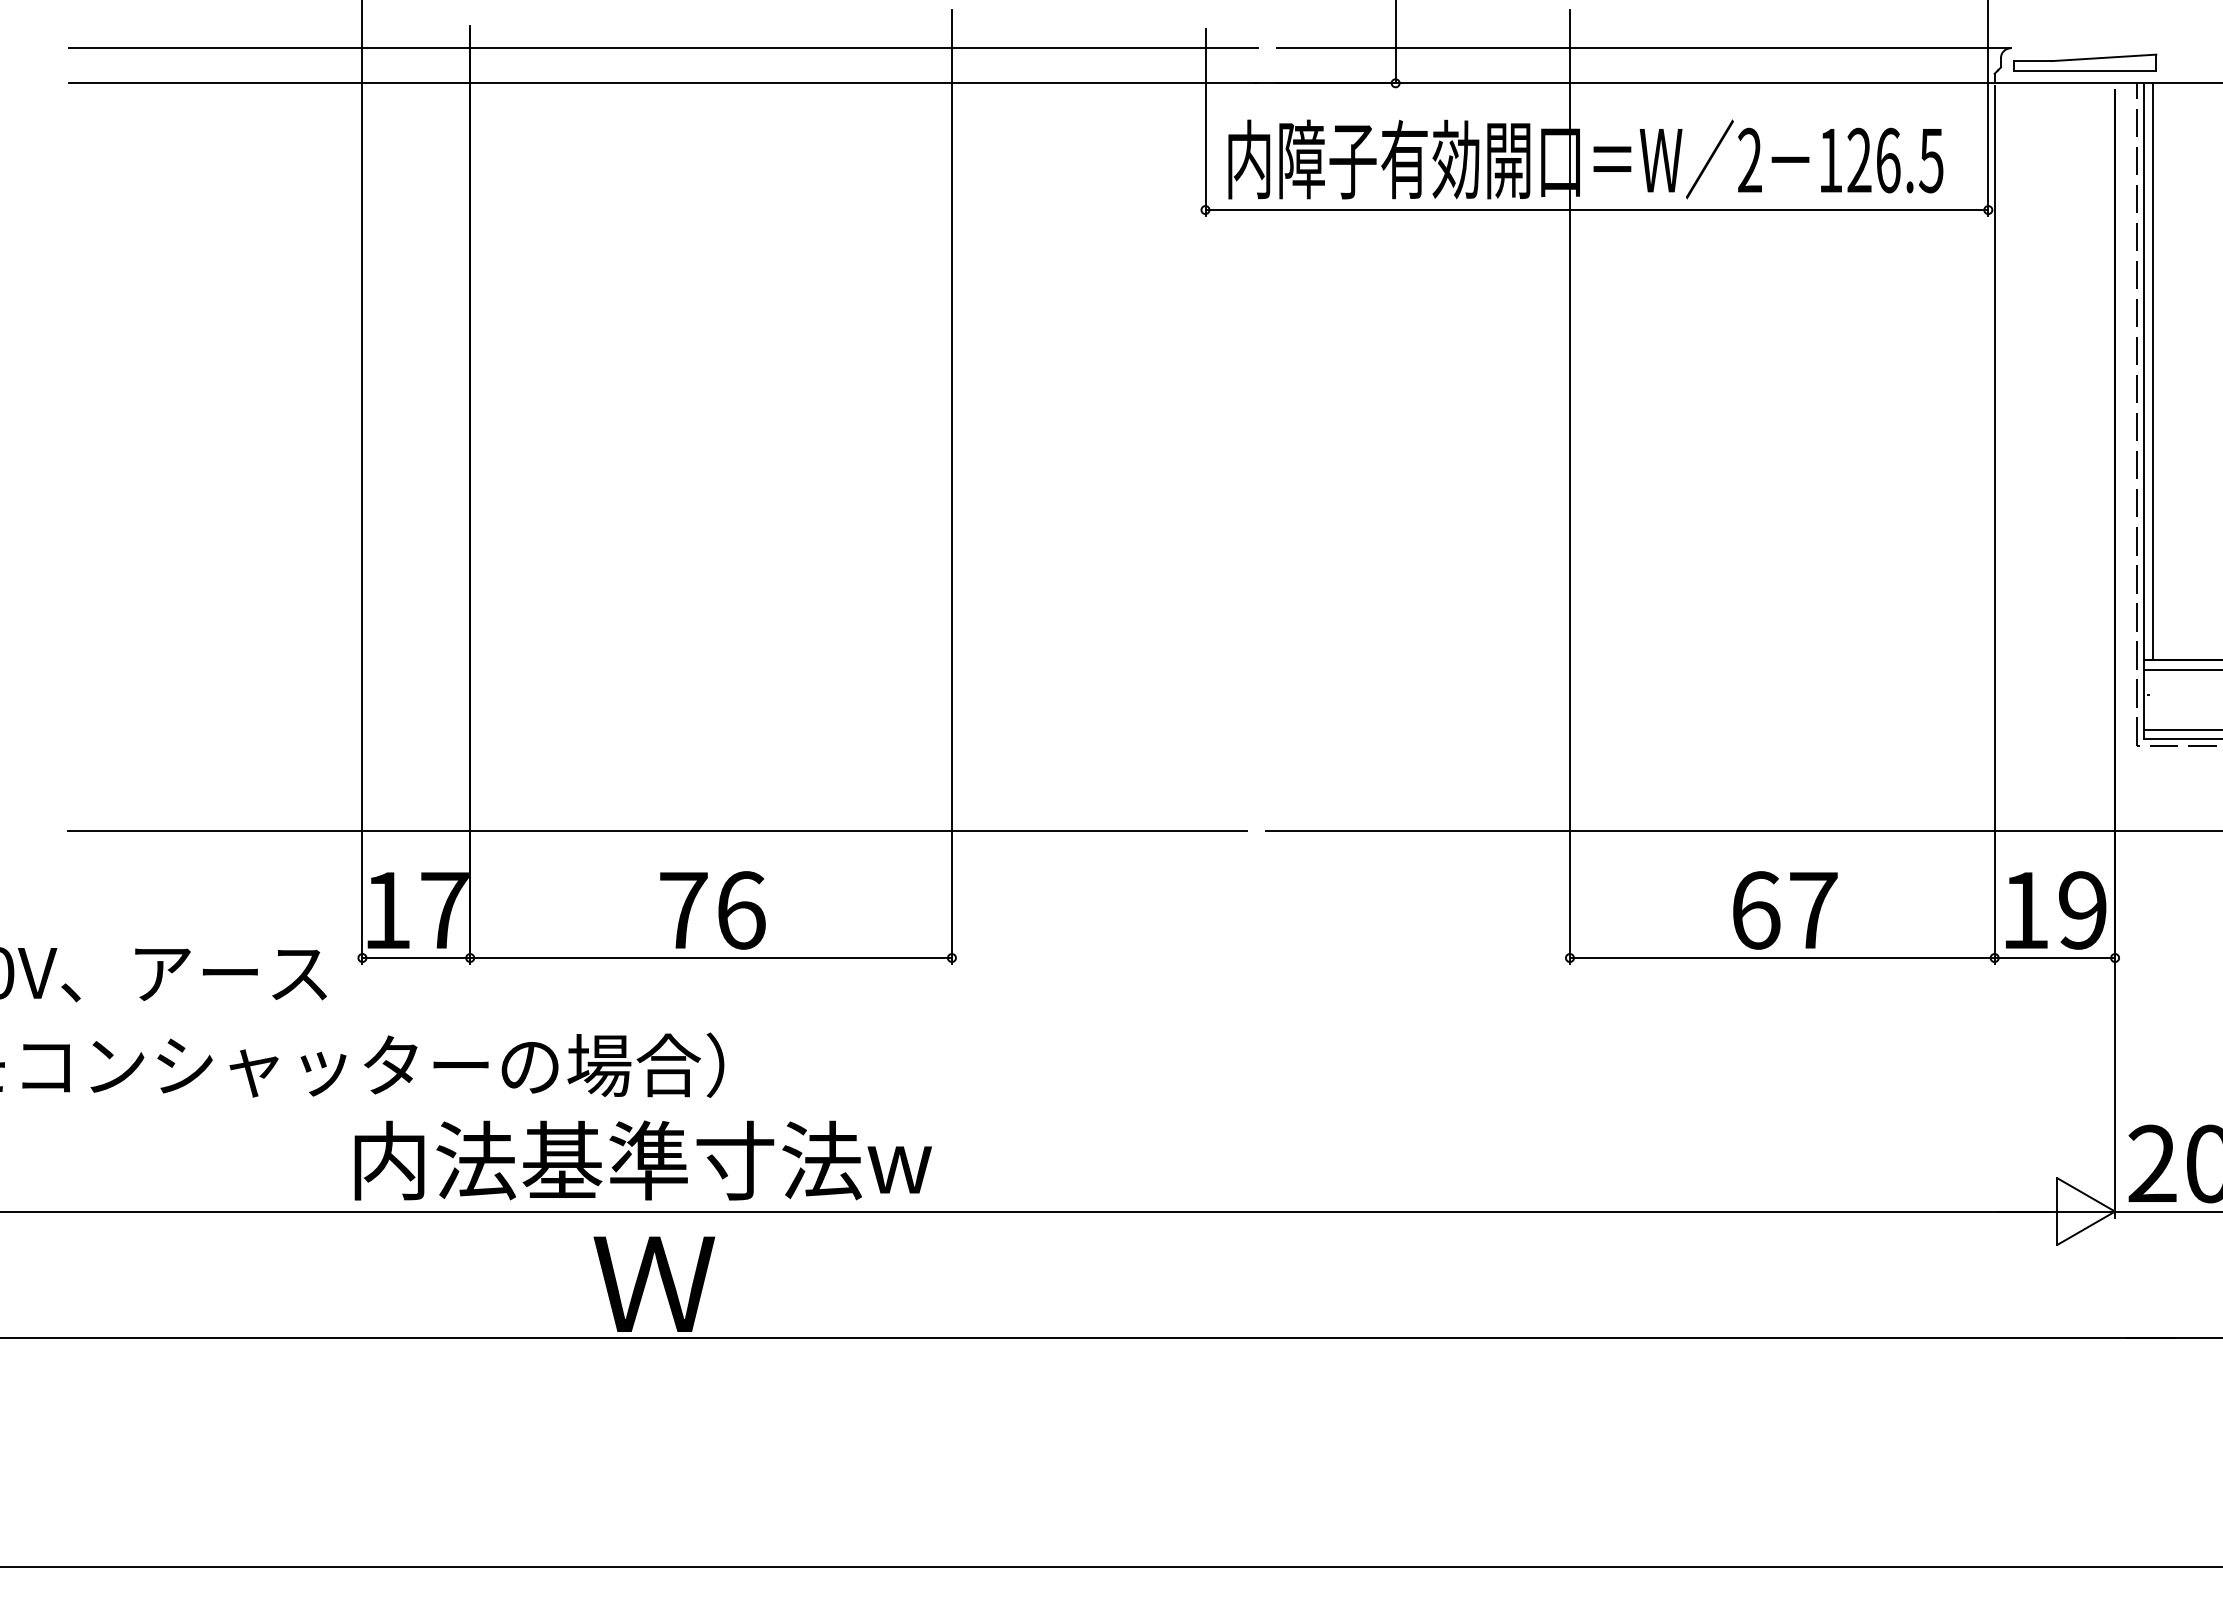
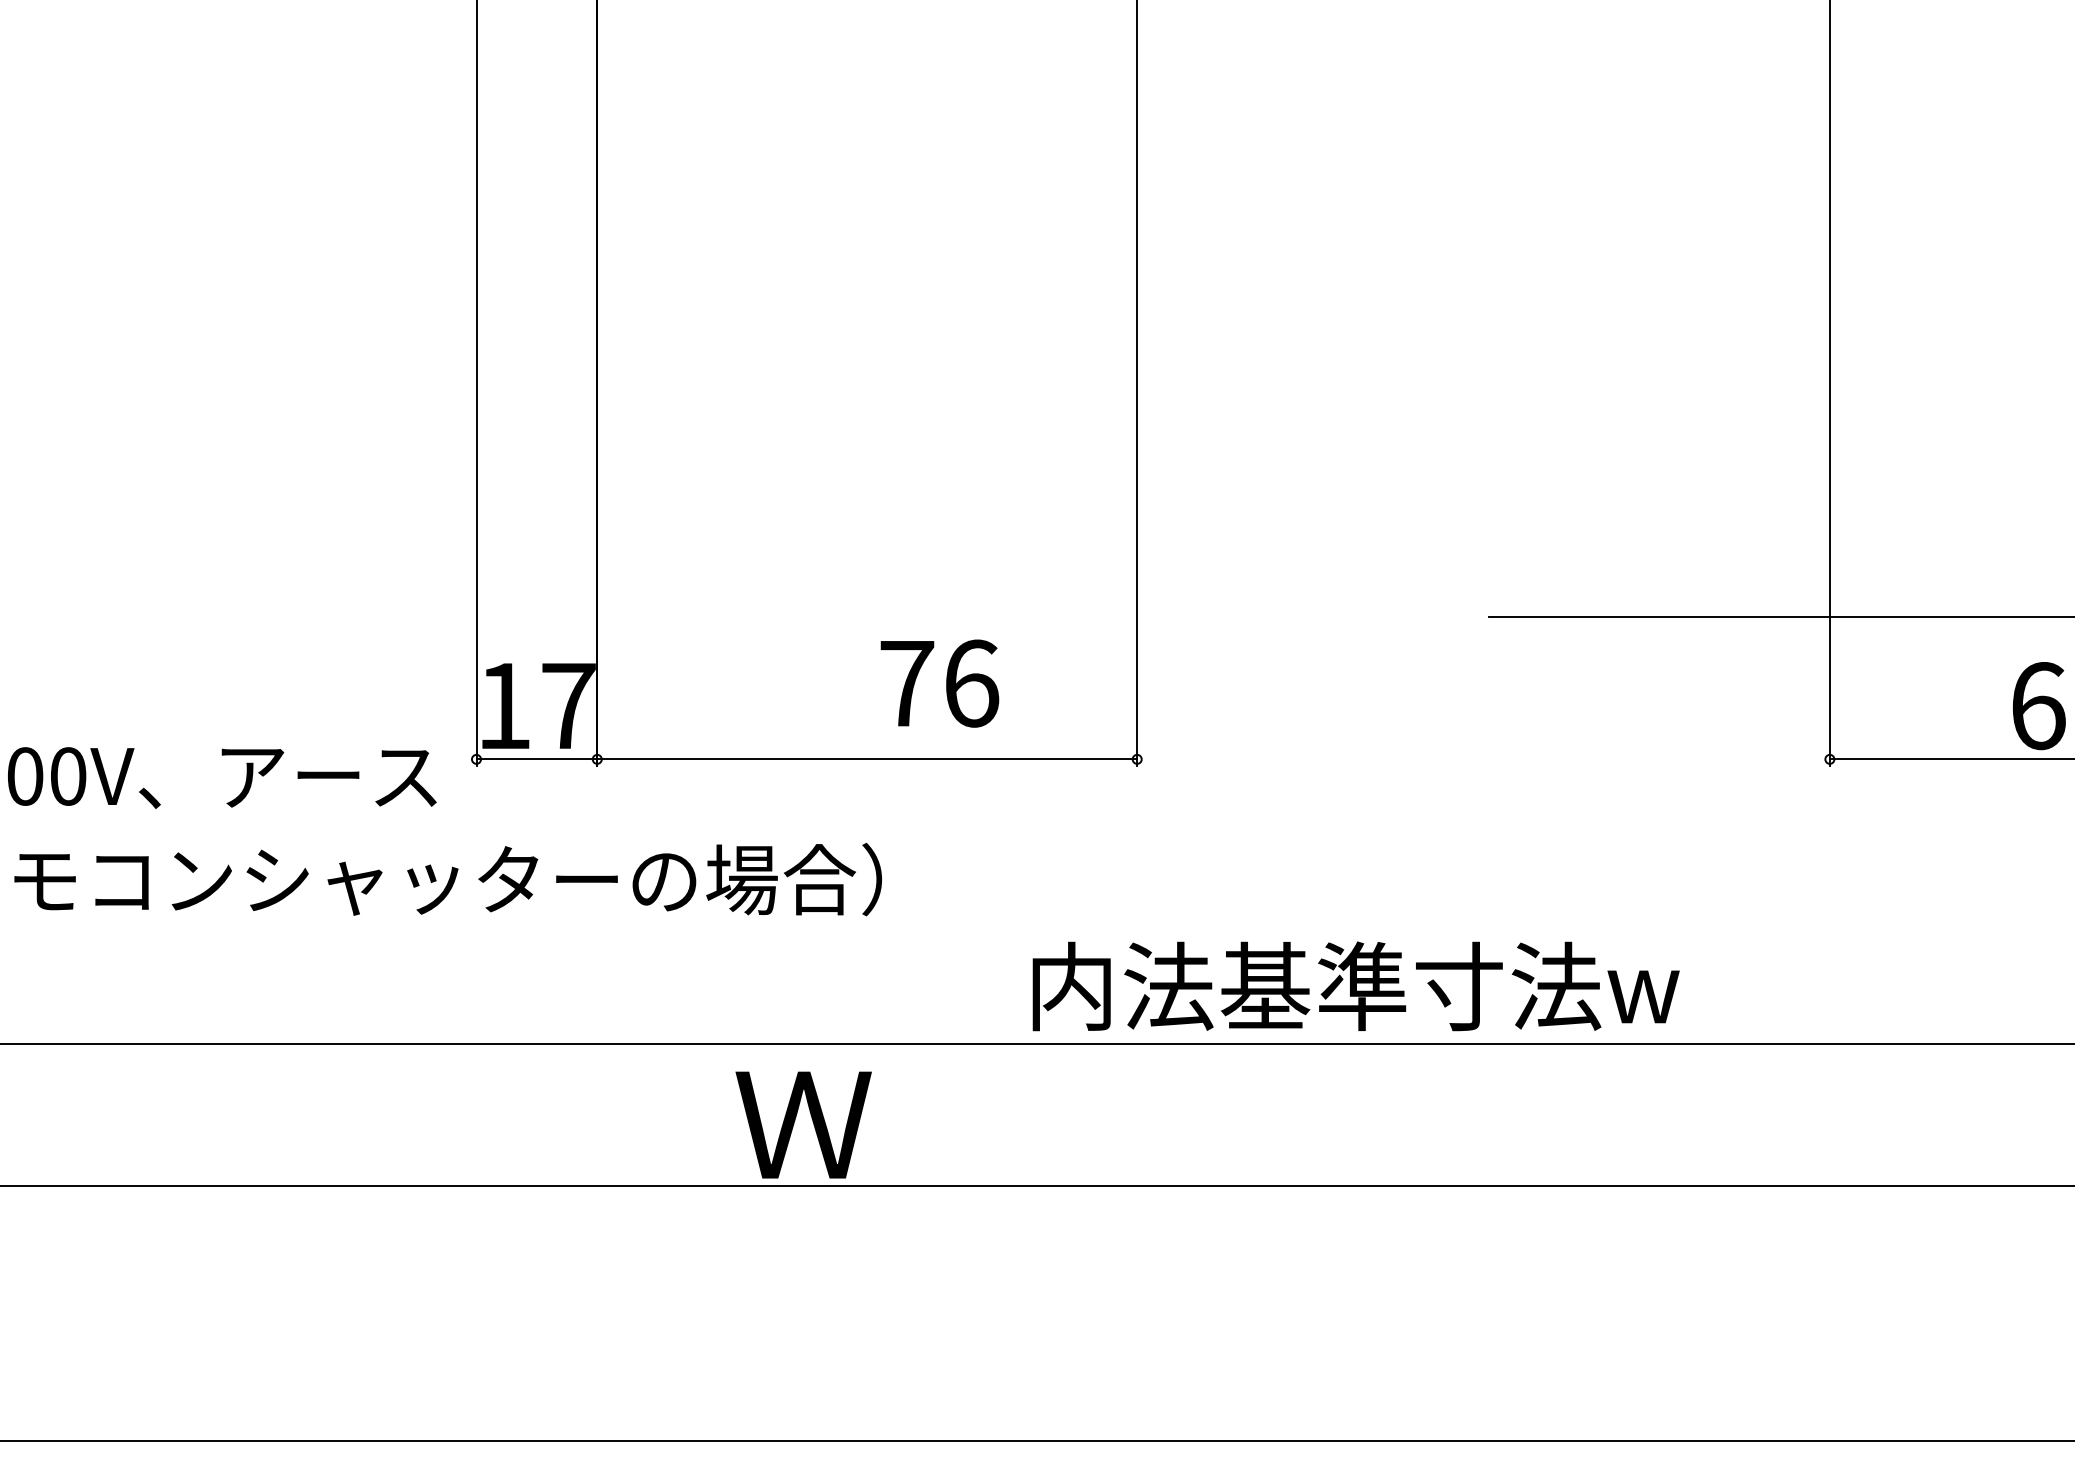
line: (656, 831) -> (806, 617), removed
text: (712, 910) -> (939, 683), moved
text: (642, 1160) -> (1355, 986), moved

